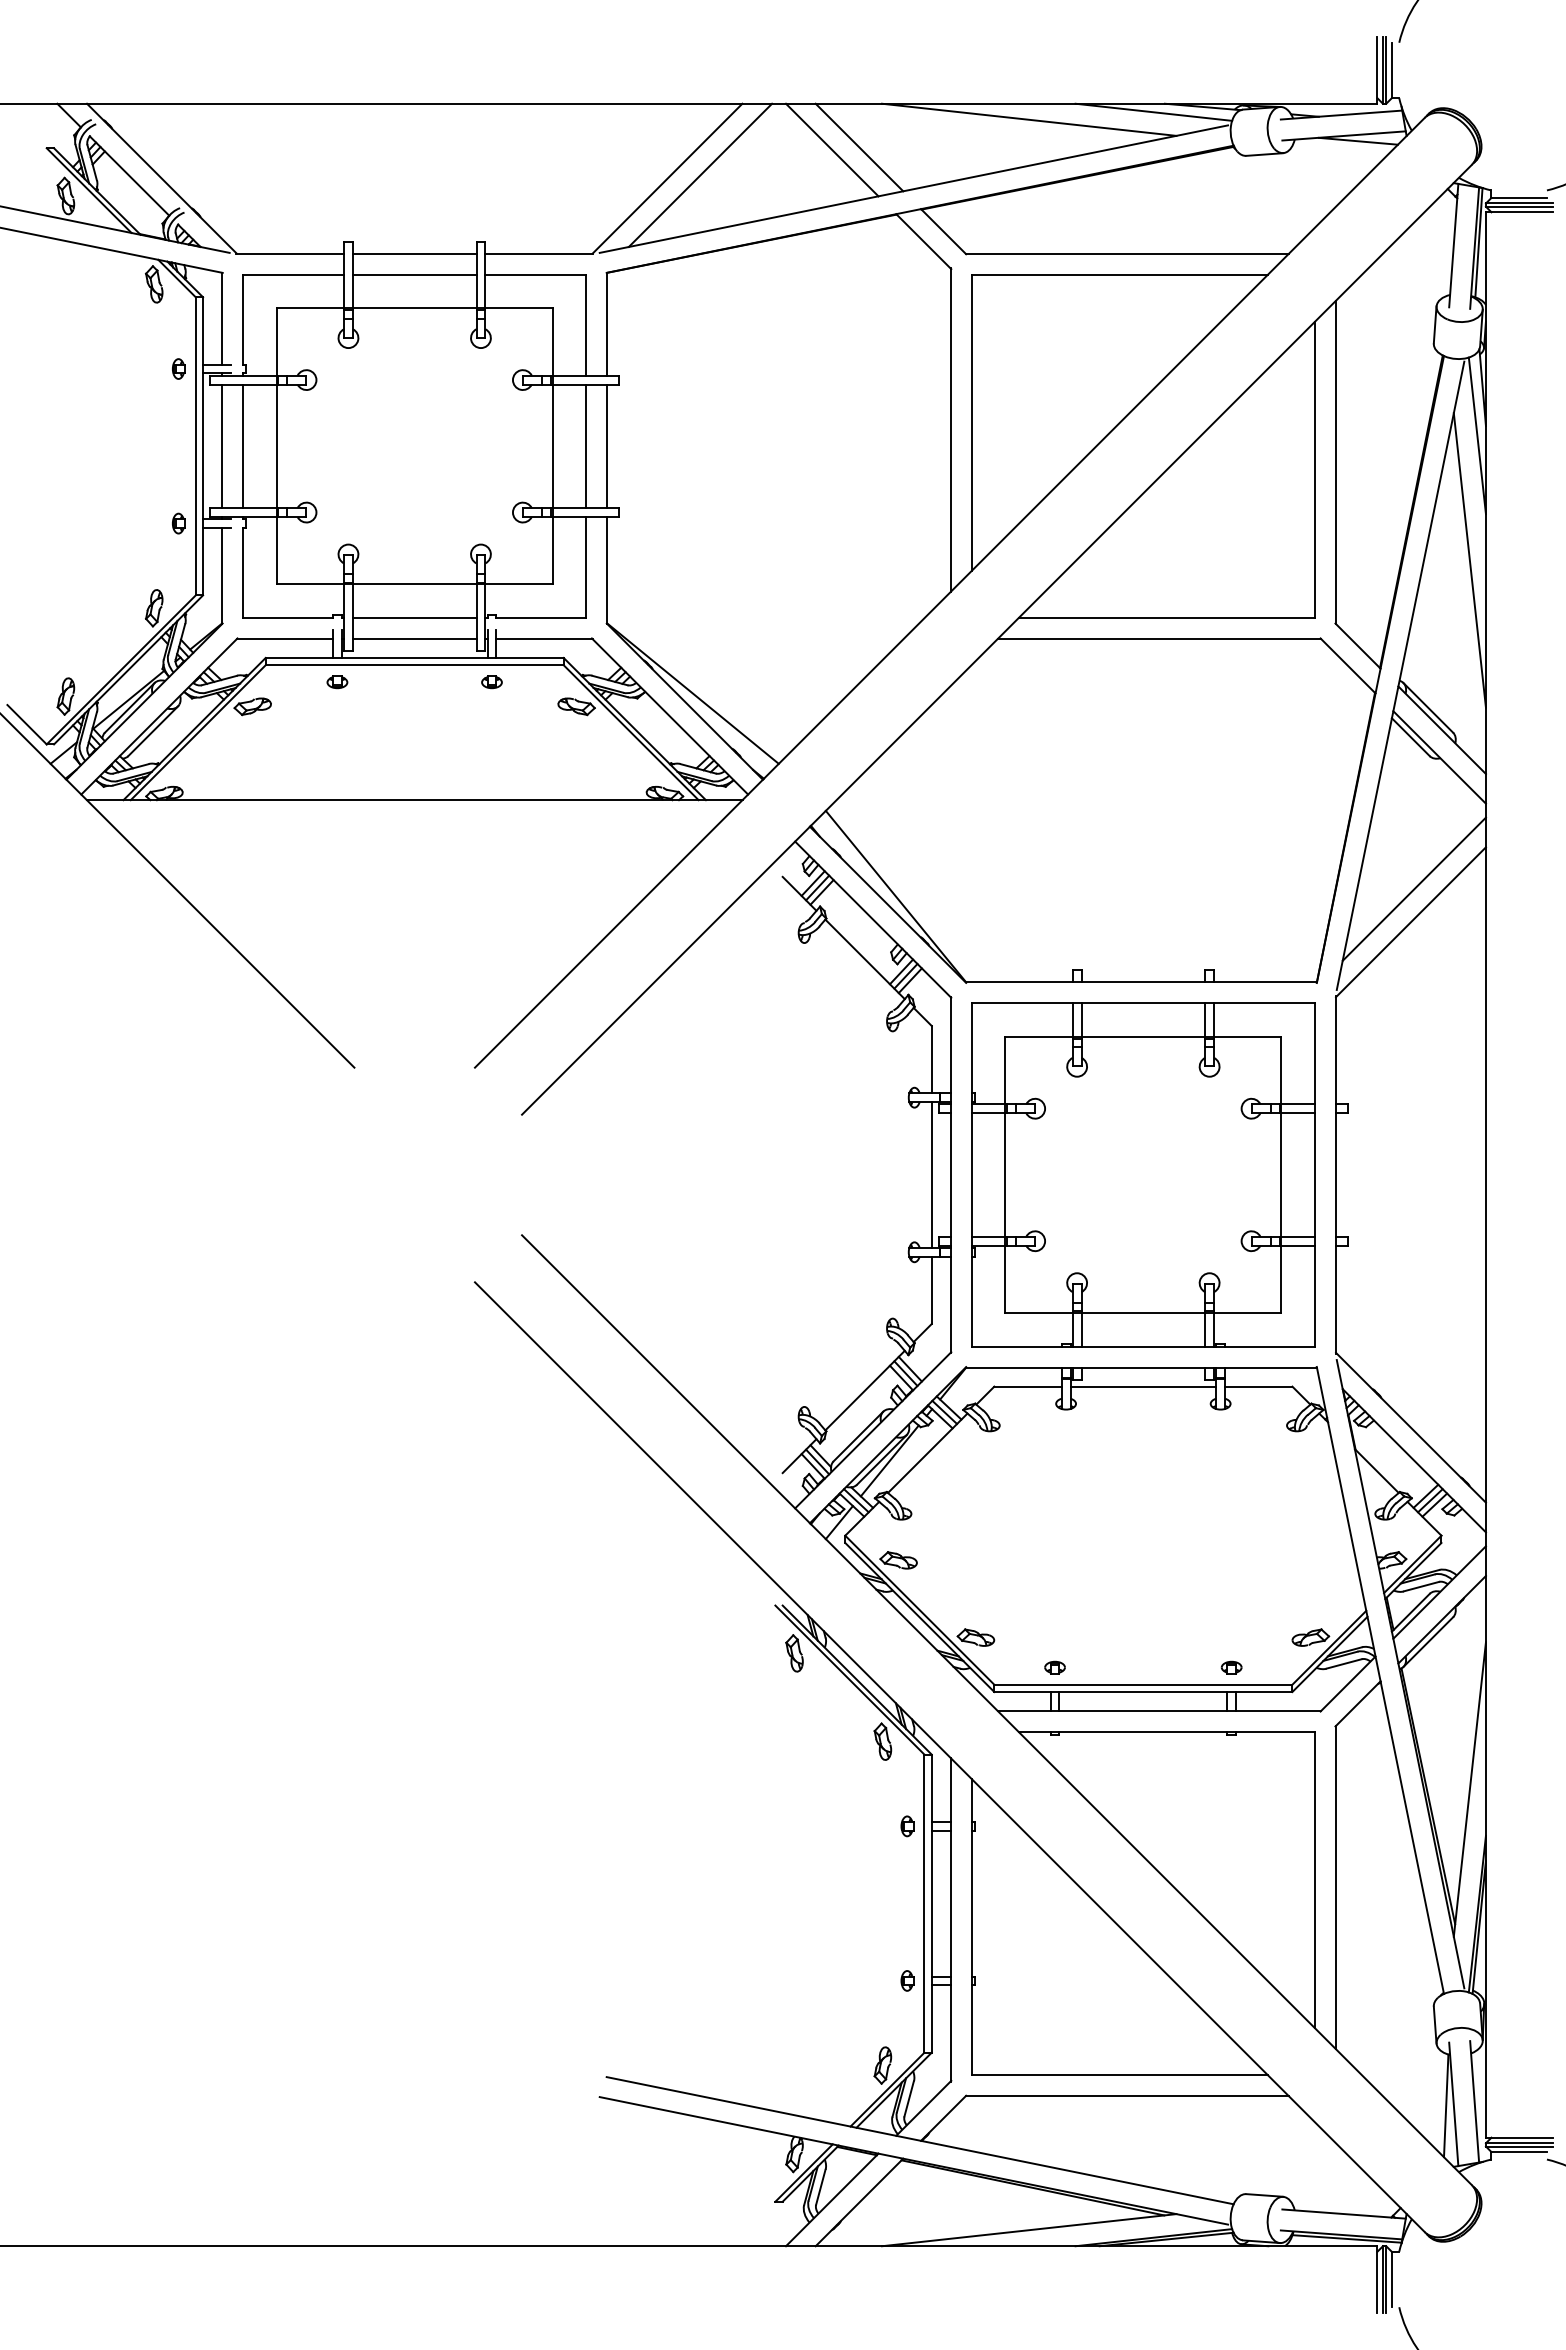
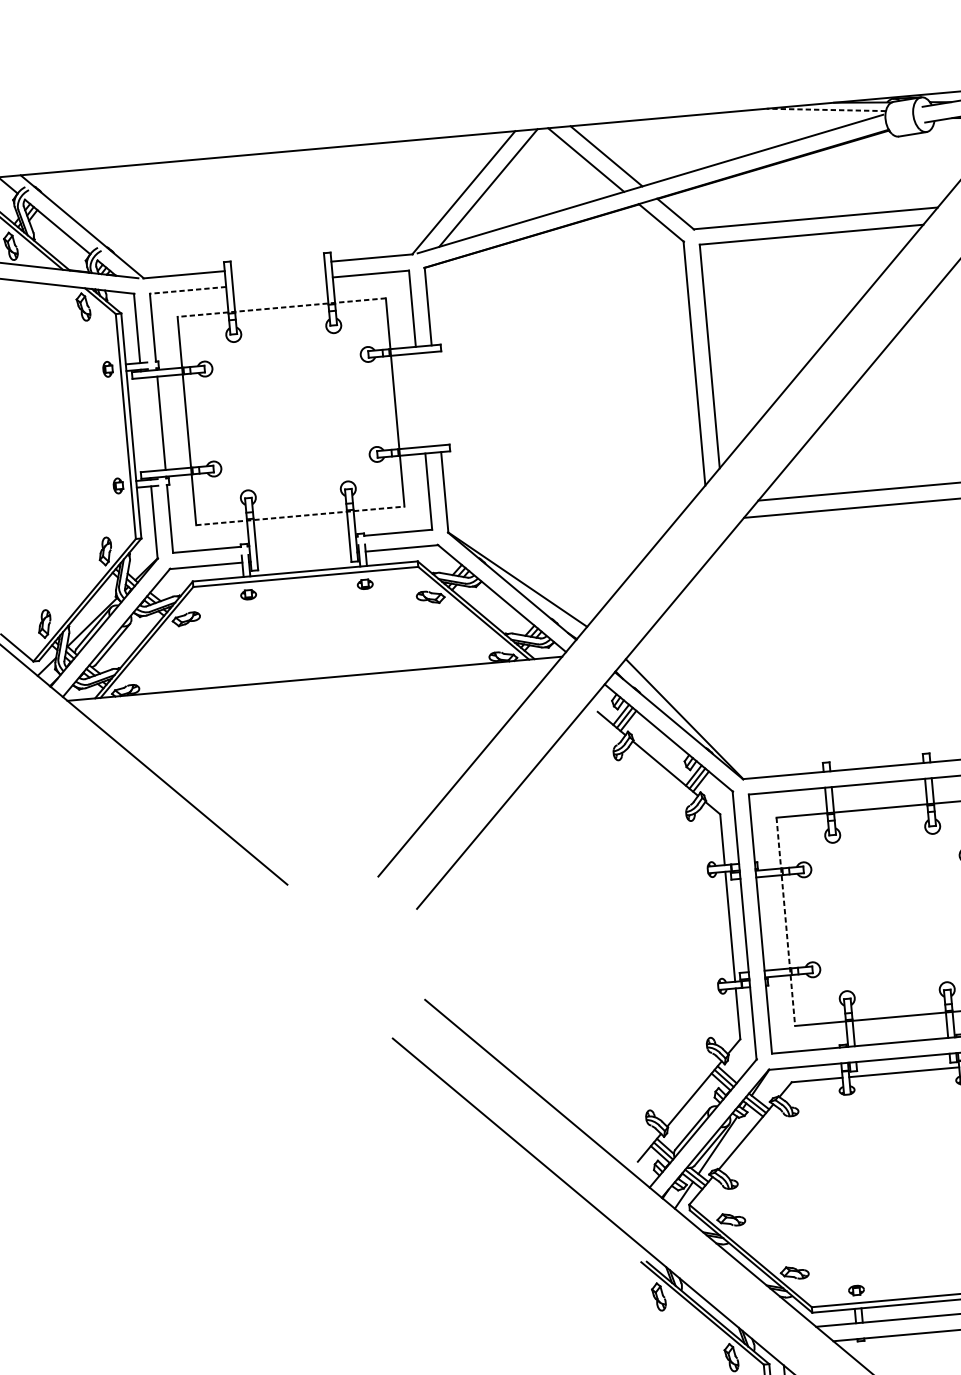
line: (1153, 112) -> (826, 110), solid -> dashed
line: (1029, 119) -> (732, 123), removed
line: (414, 253) -> (277, 266), removed
line: (293, 274) -> (188, 290), solid -> dashed
line: (414, 274) -> (279, 282), removed
line: (414, 308) -> (281, 307), solid -> dashed
line: (222, 446) -> (146, 424), removed
line: (586, 446) -> (420, 400), removed
line: (607, 446) -> (436, 398), removed
line: (415, 584) -> (300, 515), solid -> dashed
line: (414, 618) -> (302, 541), removed
line: (414, 638) -> (303, 556), removed
line: (1005, 1175) -> (785, 922), solid -> dashed

